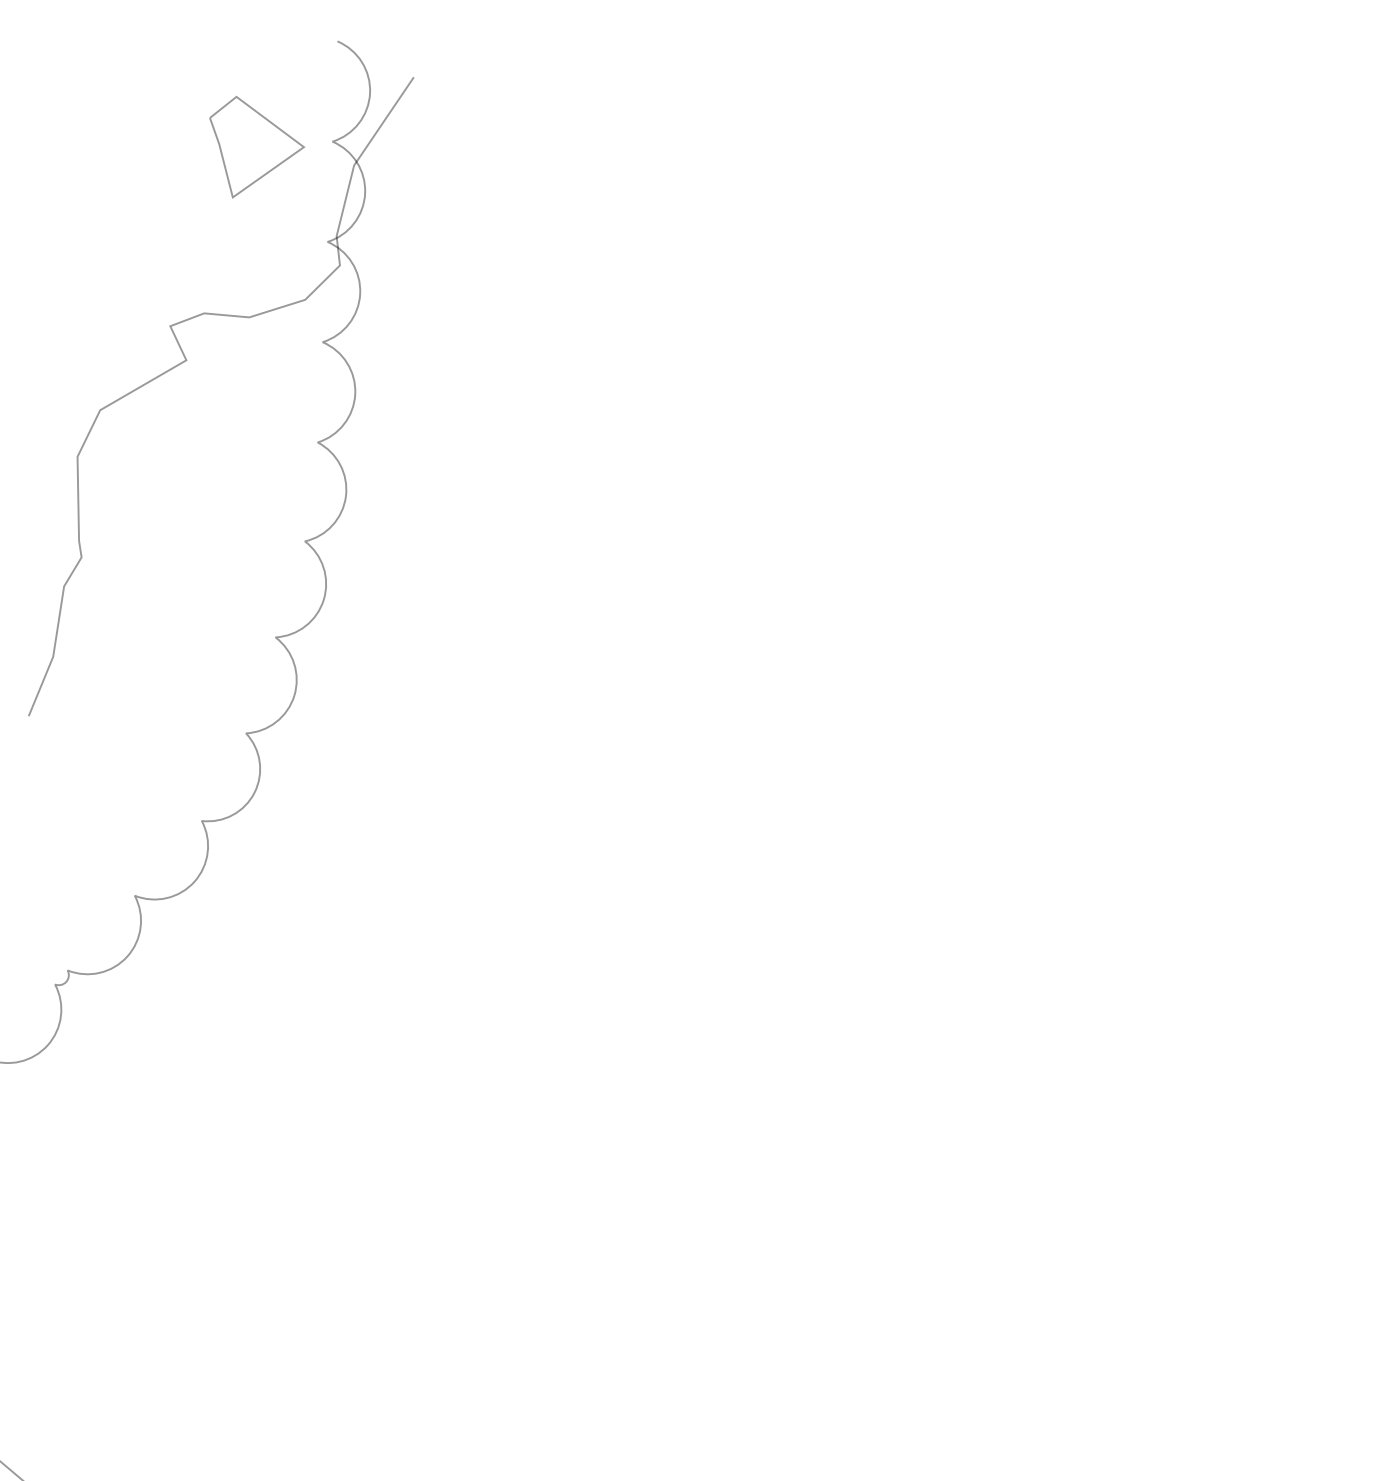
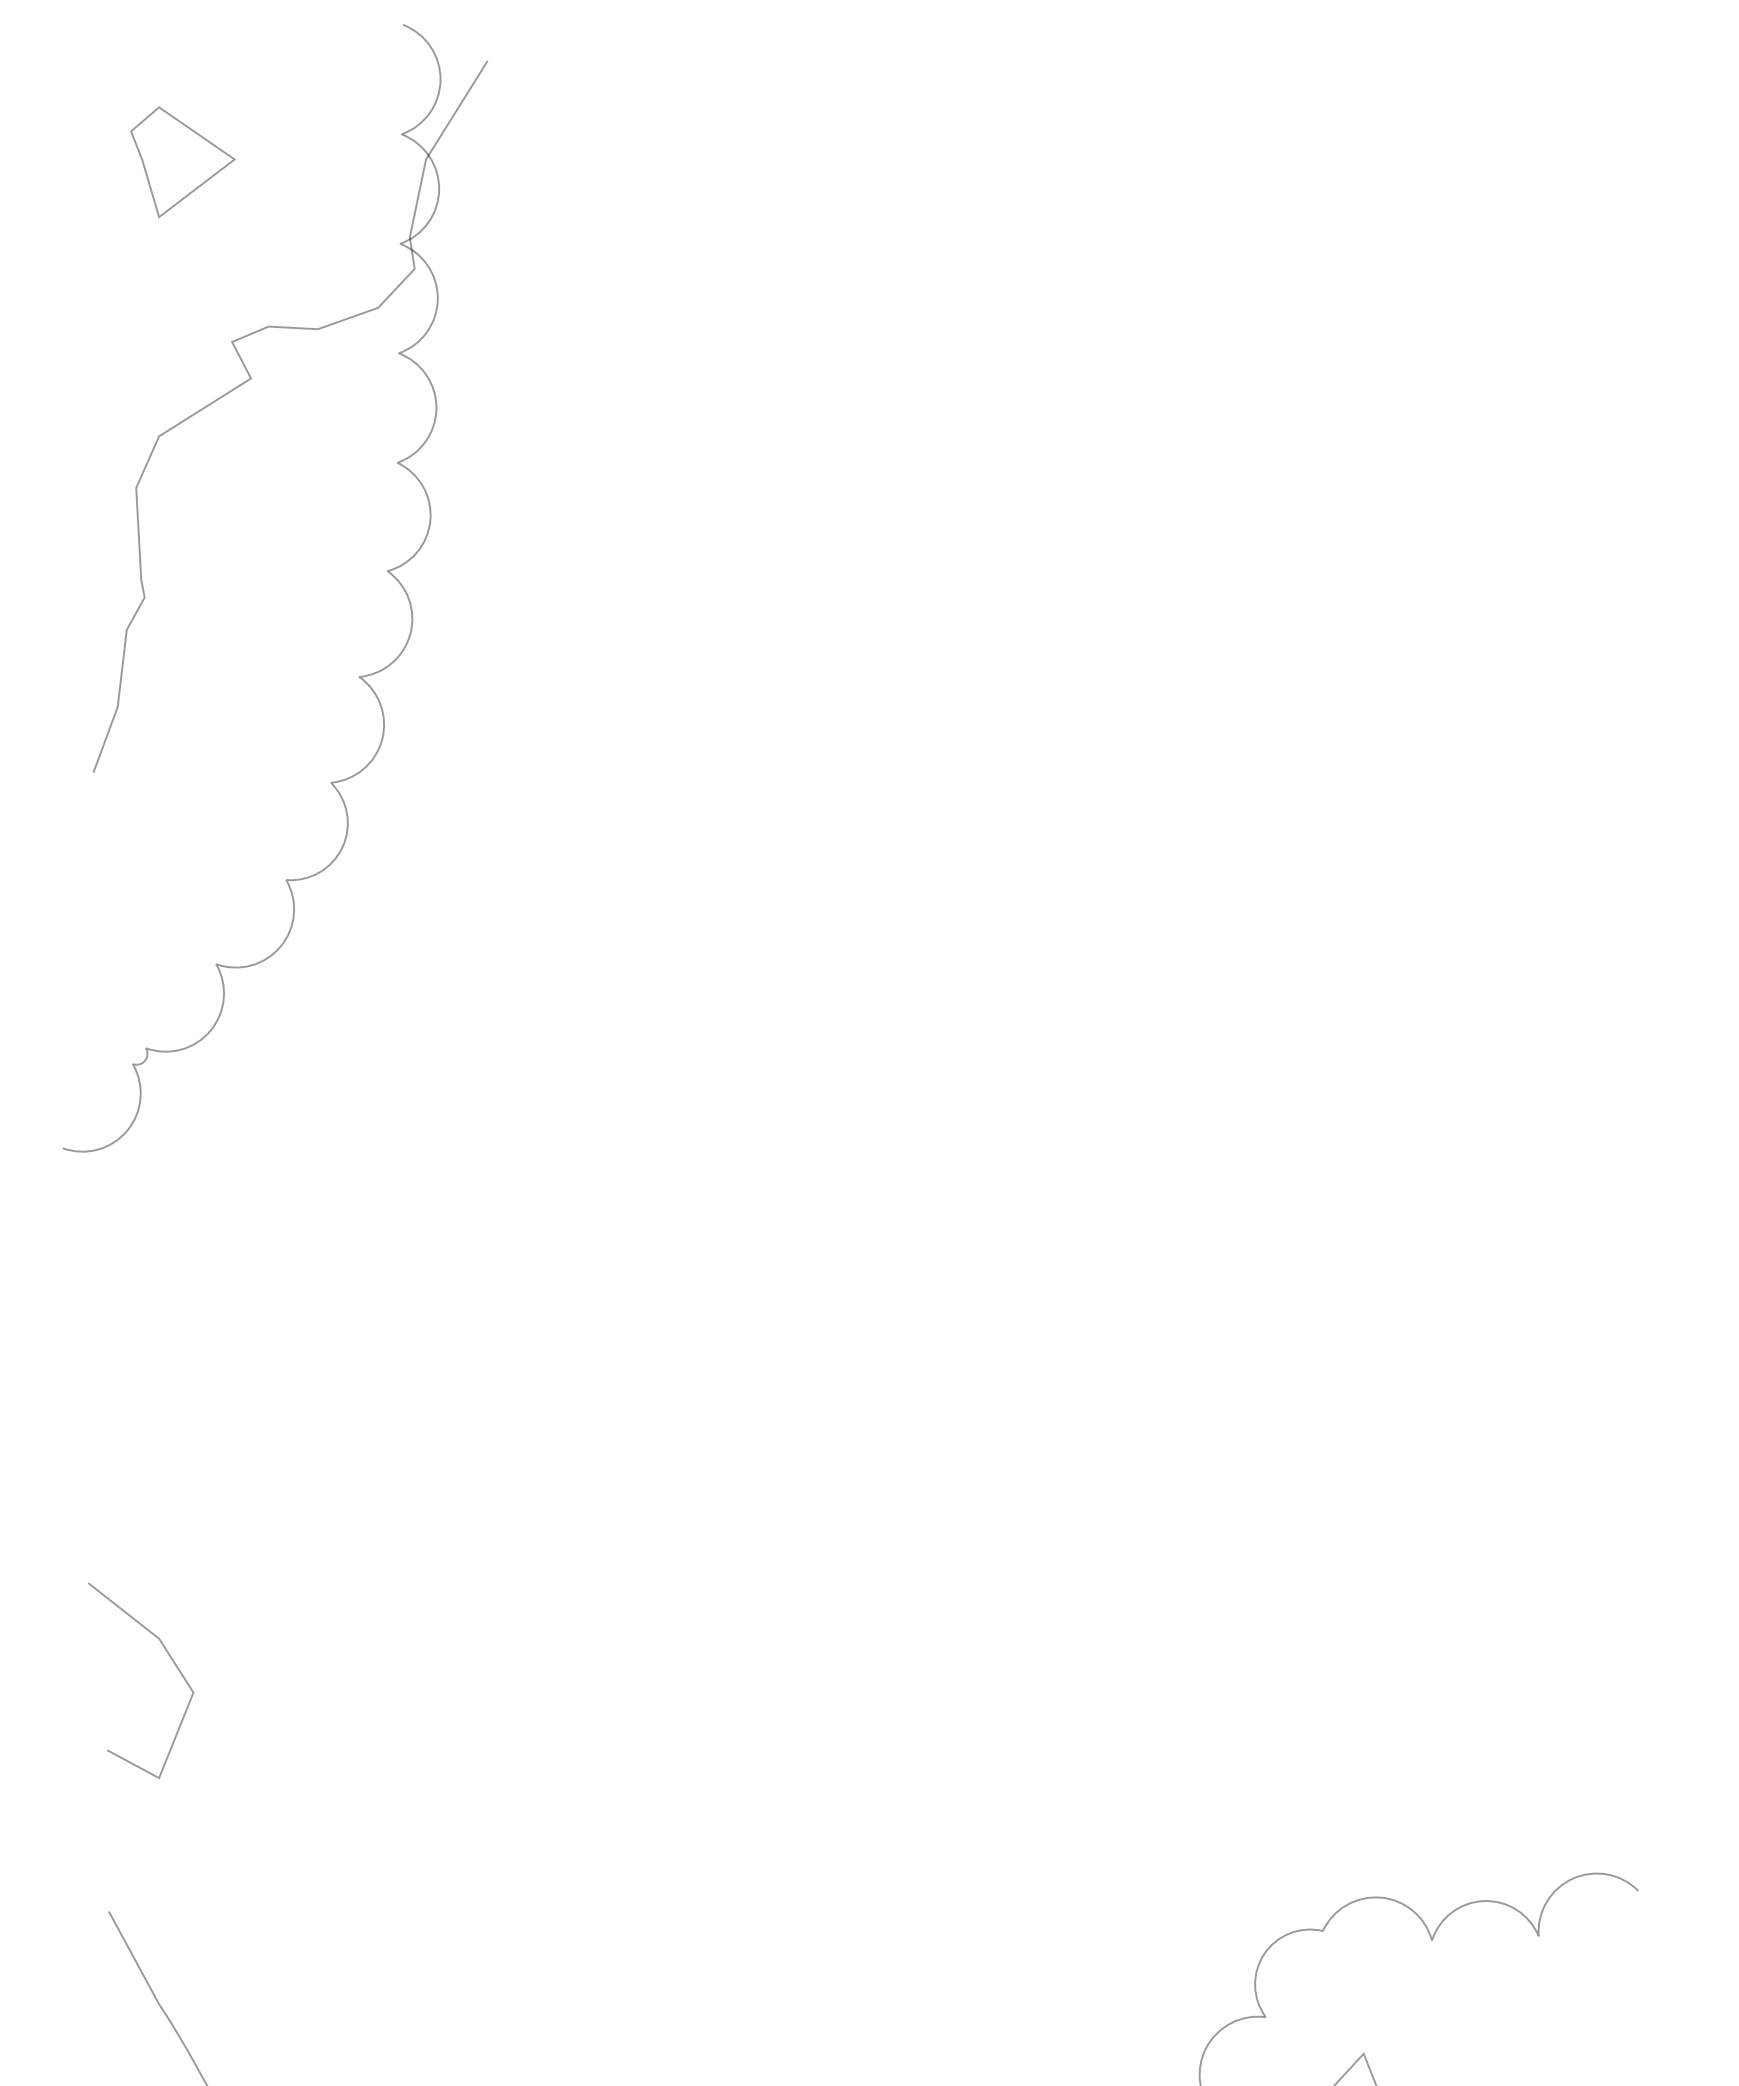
part: (256, 148) -> (182, 162), moved

